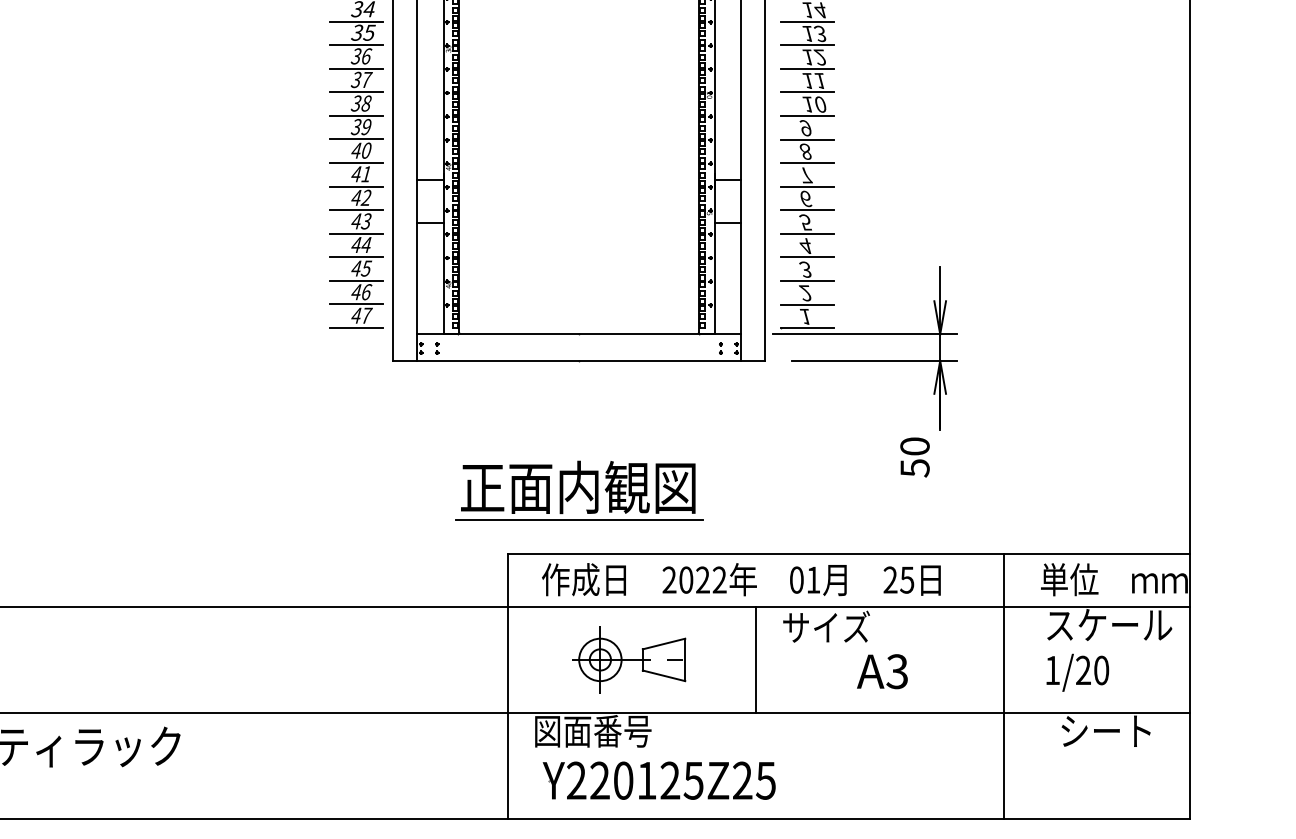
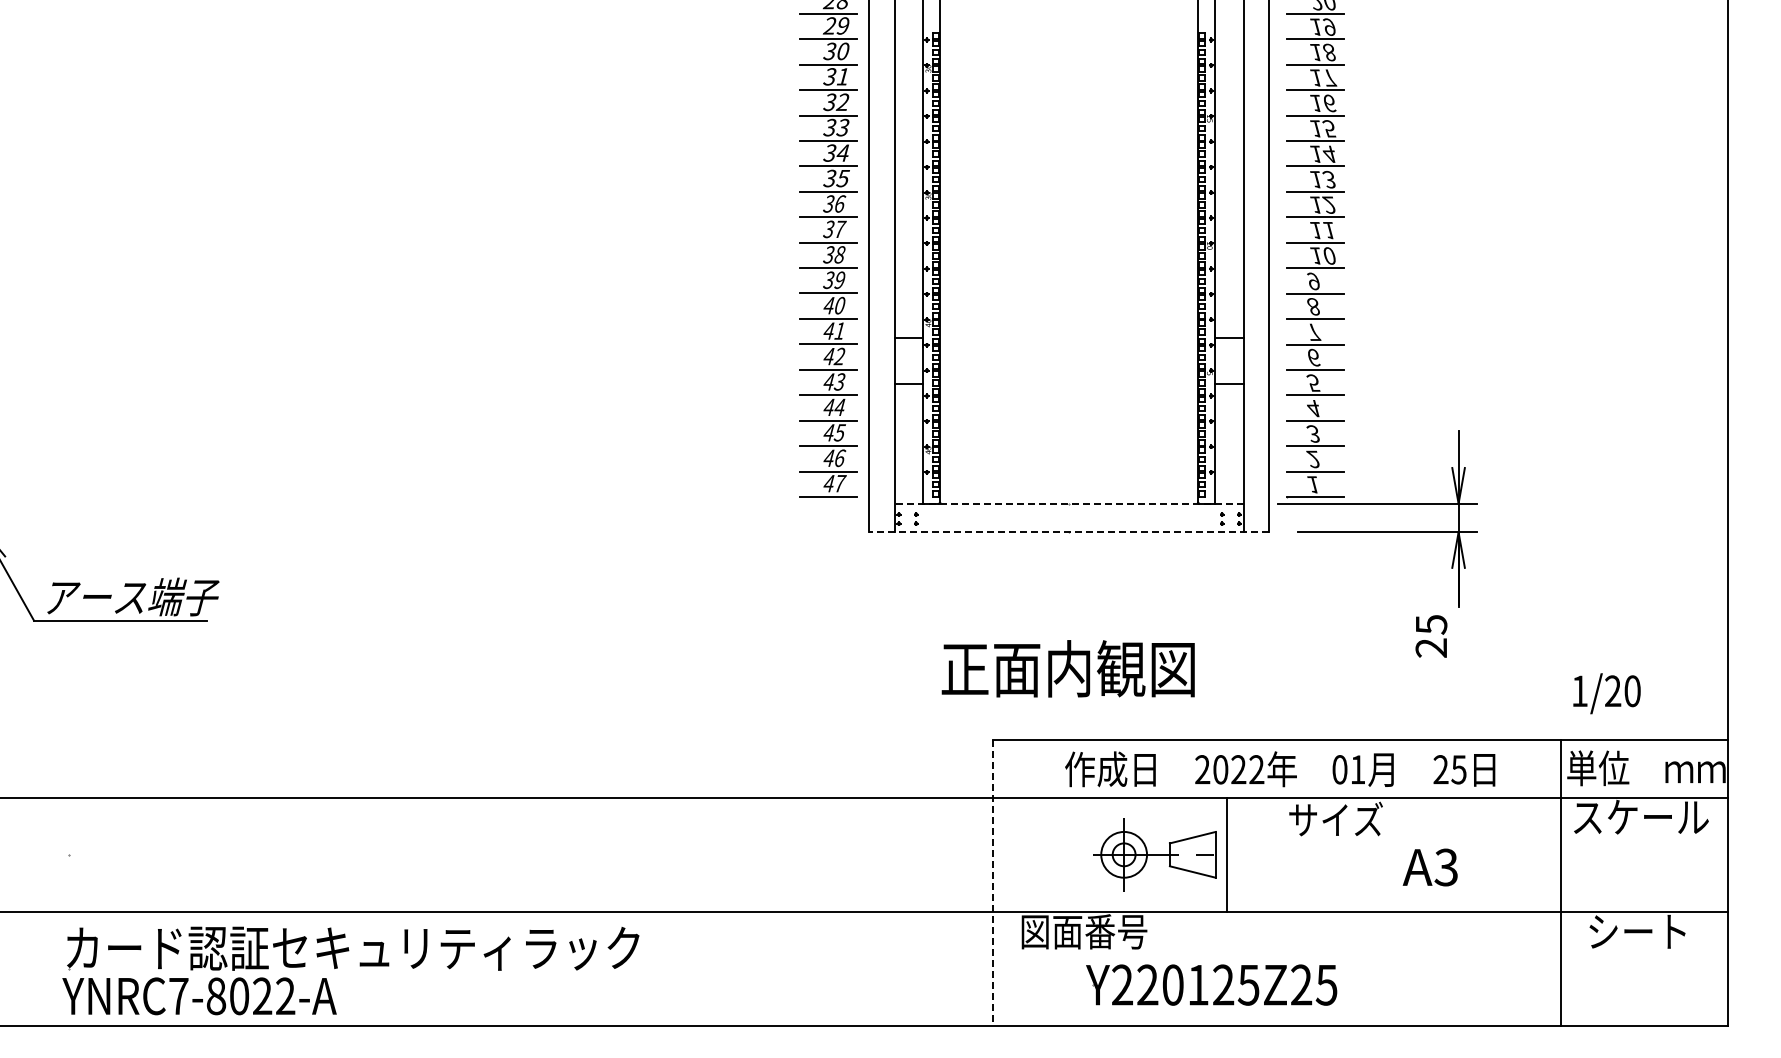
line: (578, 334) -> (1068, 503), solid -> dashed
line: (578, 361) -> (1068, 532), solid -> dashed
text: (915, 457) -> (1431, 636), 50 -> 25
line: (578, 519) -> (1068, 703), removed
text: (741, 579) -> (1280, 769), moved
part: (628, 659) -> (1154, 854), moved
line: (755, 659) -> (1226, 854), moved
text: (881, 671) -> (1429, 867), moved
text: (1077, 672) -> (1606, 693), moved
line: (507, 686) -> (992, 883), solid -> dashed
line: (1004, 686) -> (1561, 883), moved
part: (649, 780) -> (1201, 984), moved

